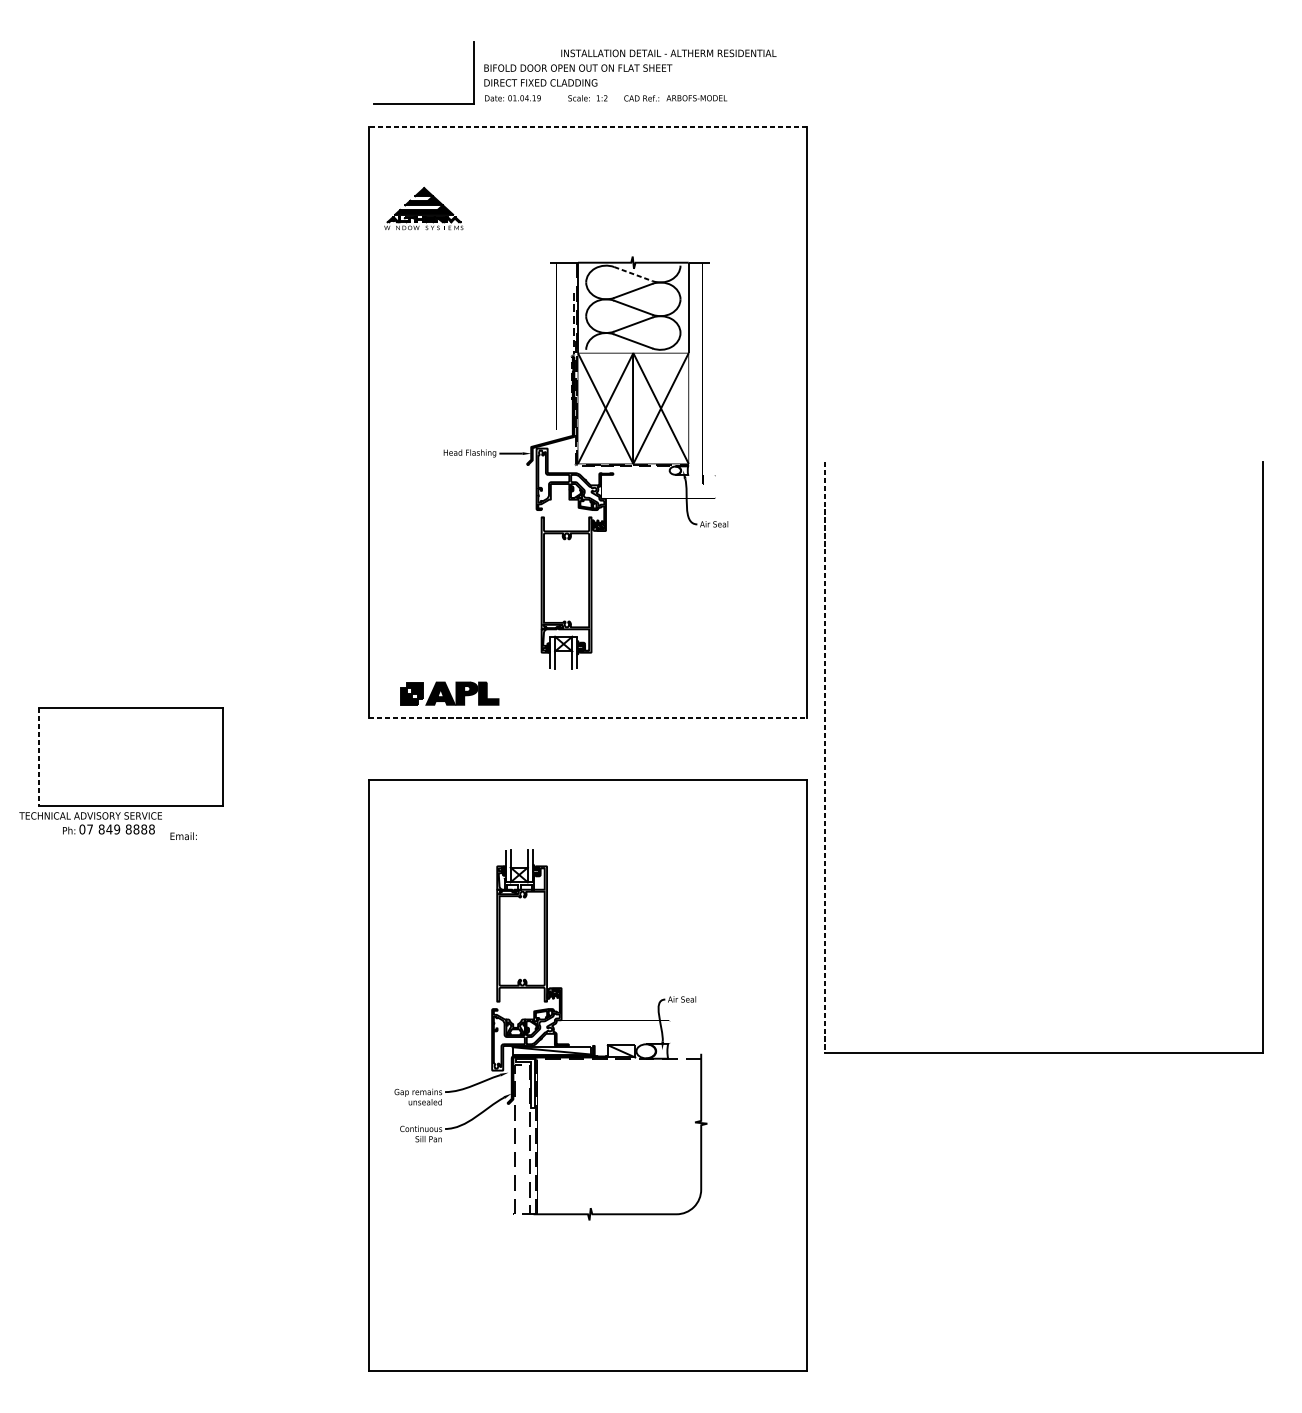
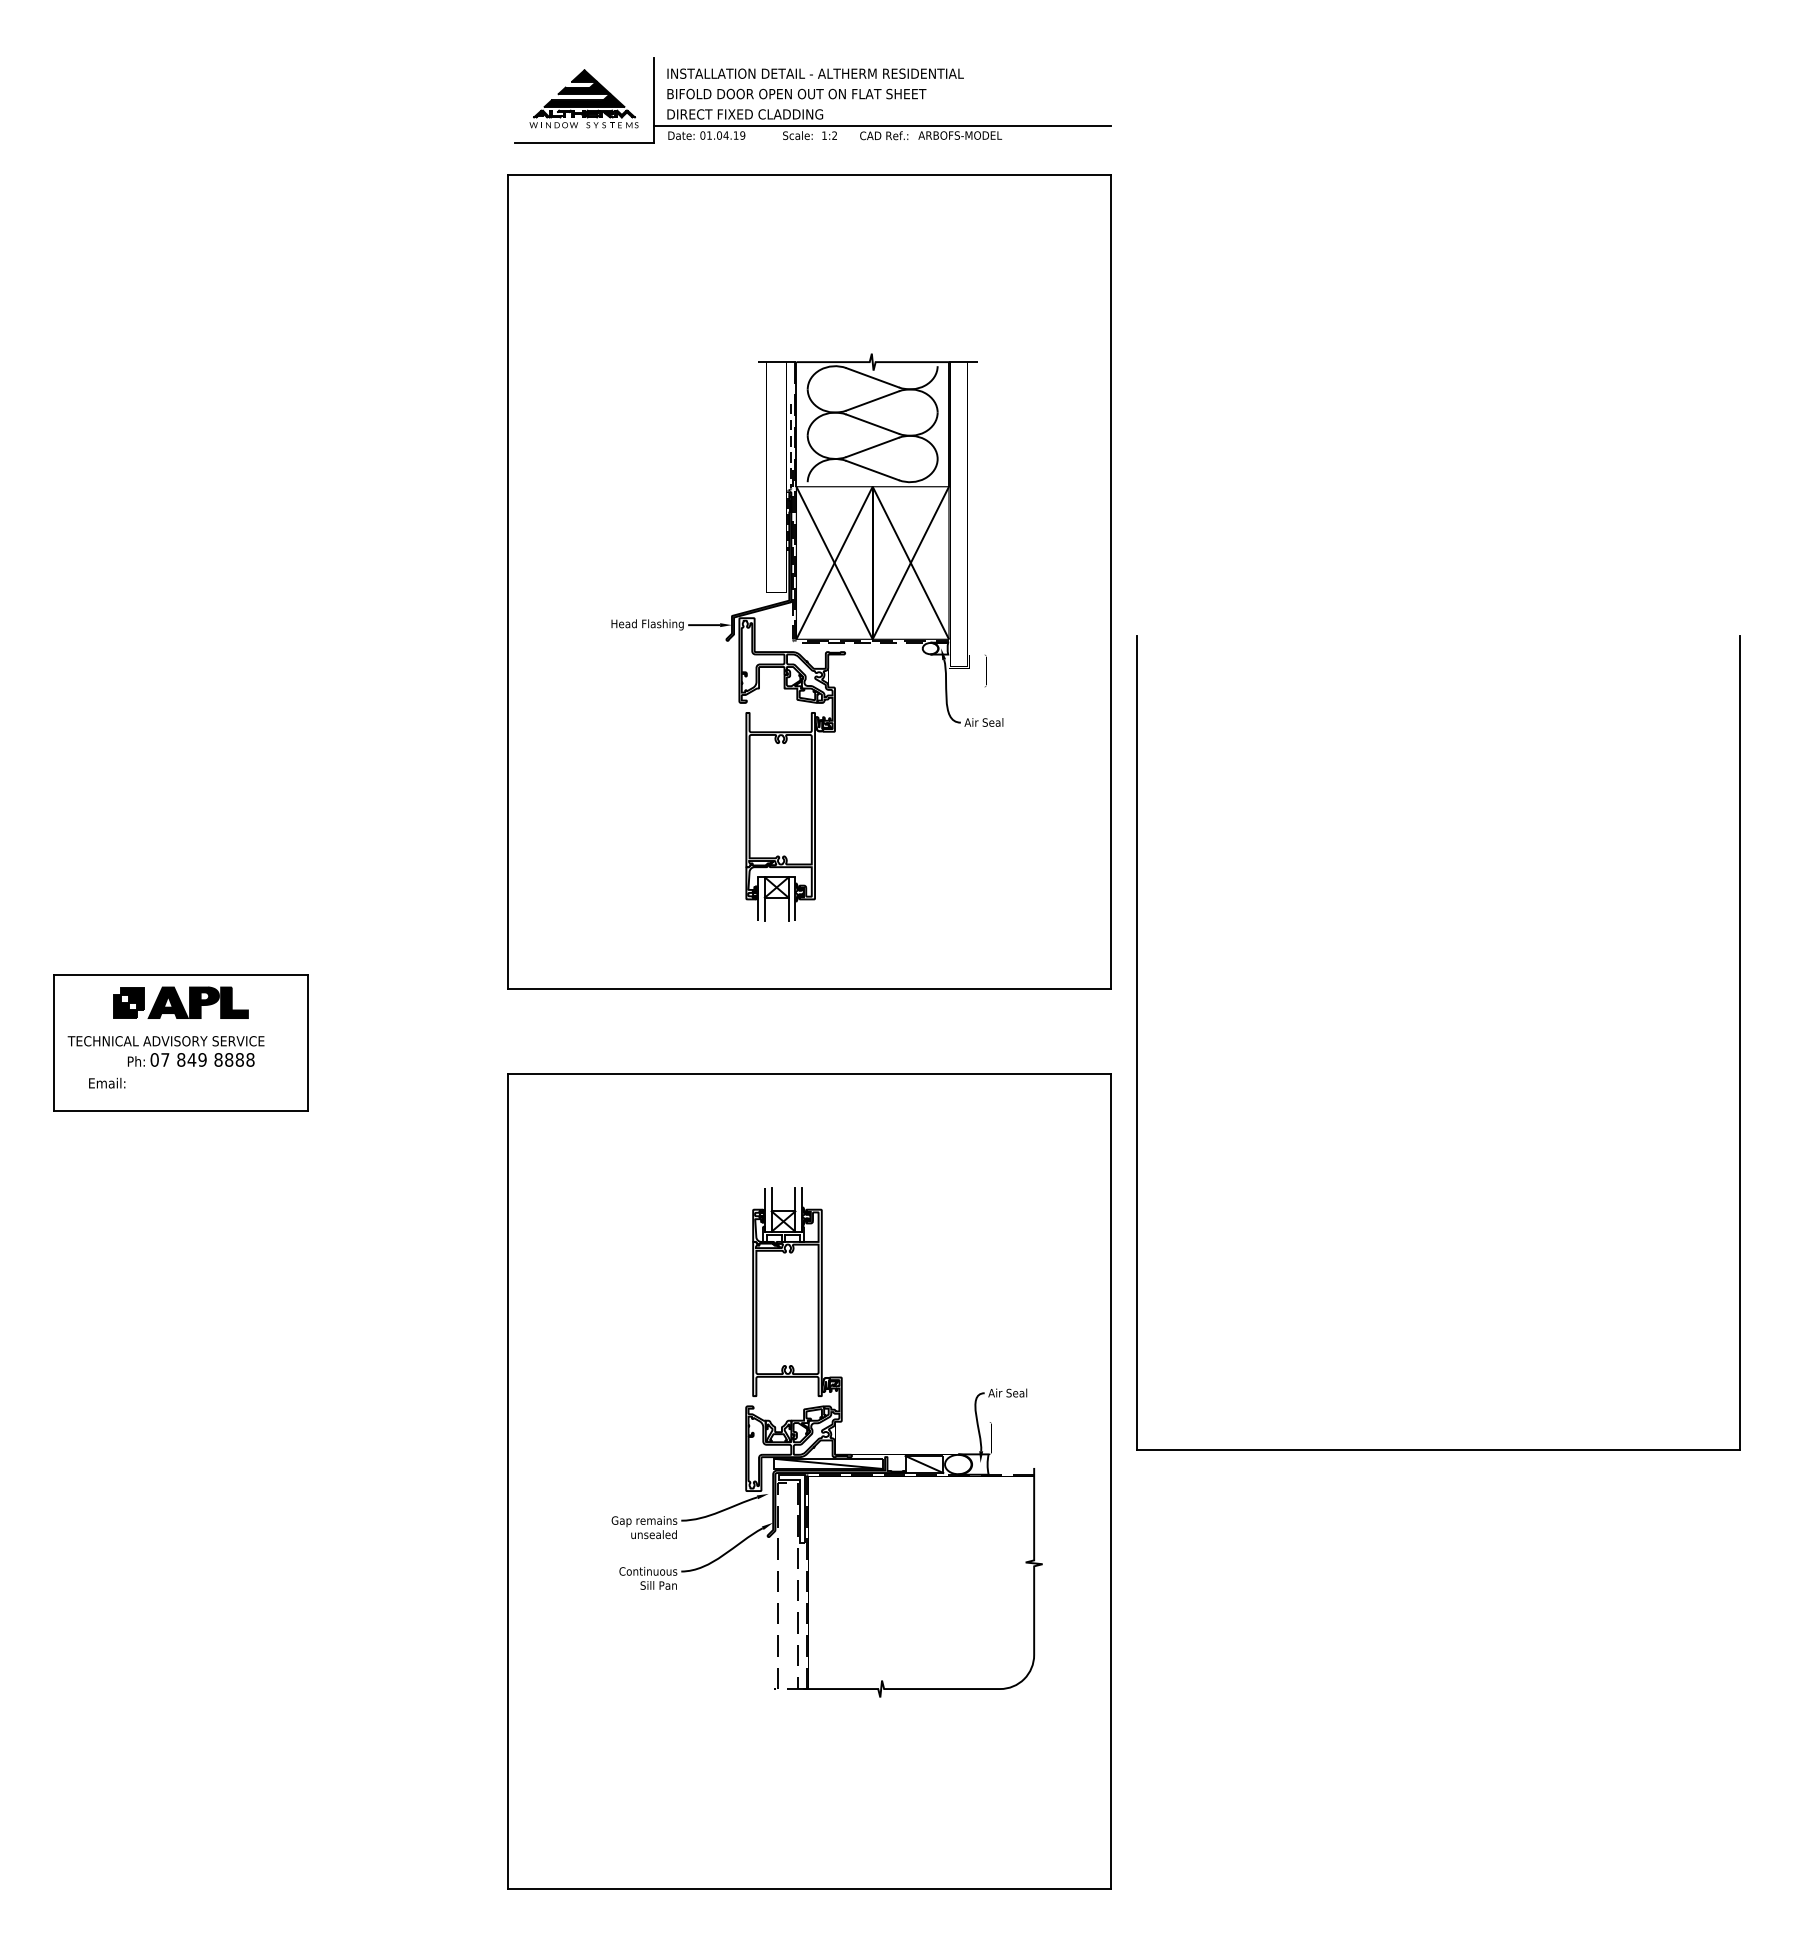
text: (668, 53) -> (815, 73), moved
line: (640, 91) -> (882, 126), added
line: (587, 127) -> (809, 175), dashed -> solid
part: (423, 208) -> (583, 98), moved
line: (633, 273) -> (872, 377), dashed -> solid
part: (449, 693) -> (180, 1002), moved
line: (587, 718) -> (809, 989), dashed -> solid
line: (38, 757) -> (53, 1043), dashed -> solid
line: (824, 757) -> (1136, 1043), dashed -> solid
text: (90, 823) -> (165, 1051), moved
text: (183, 835) -> (107, 1082), moved
part: (550, 1035) -> (826, 1442), moved

